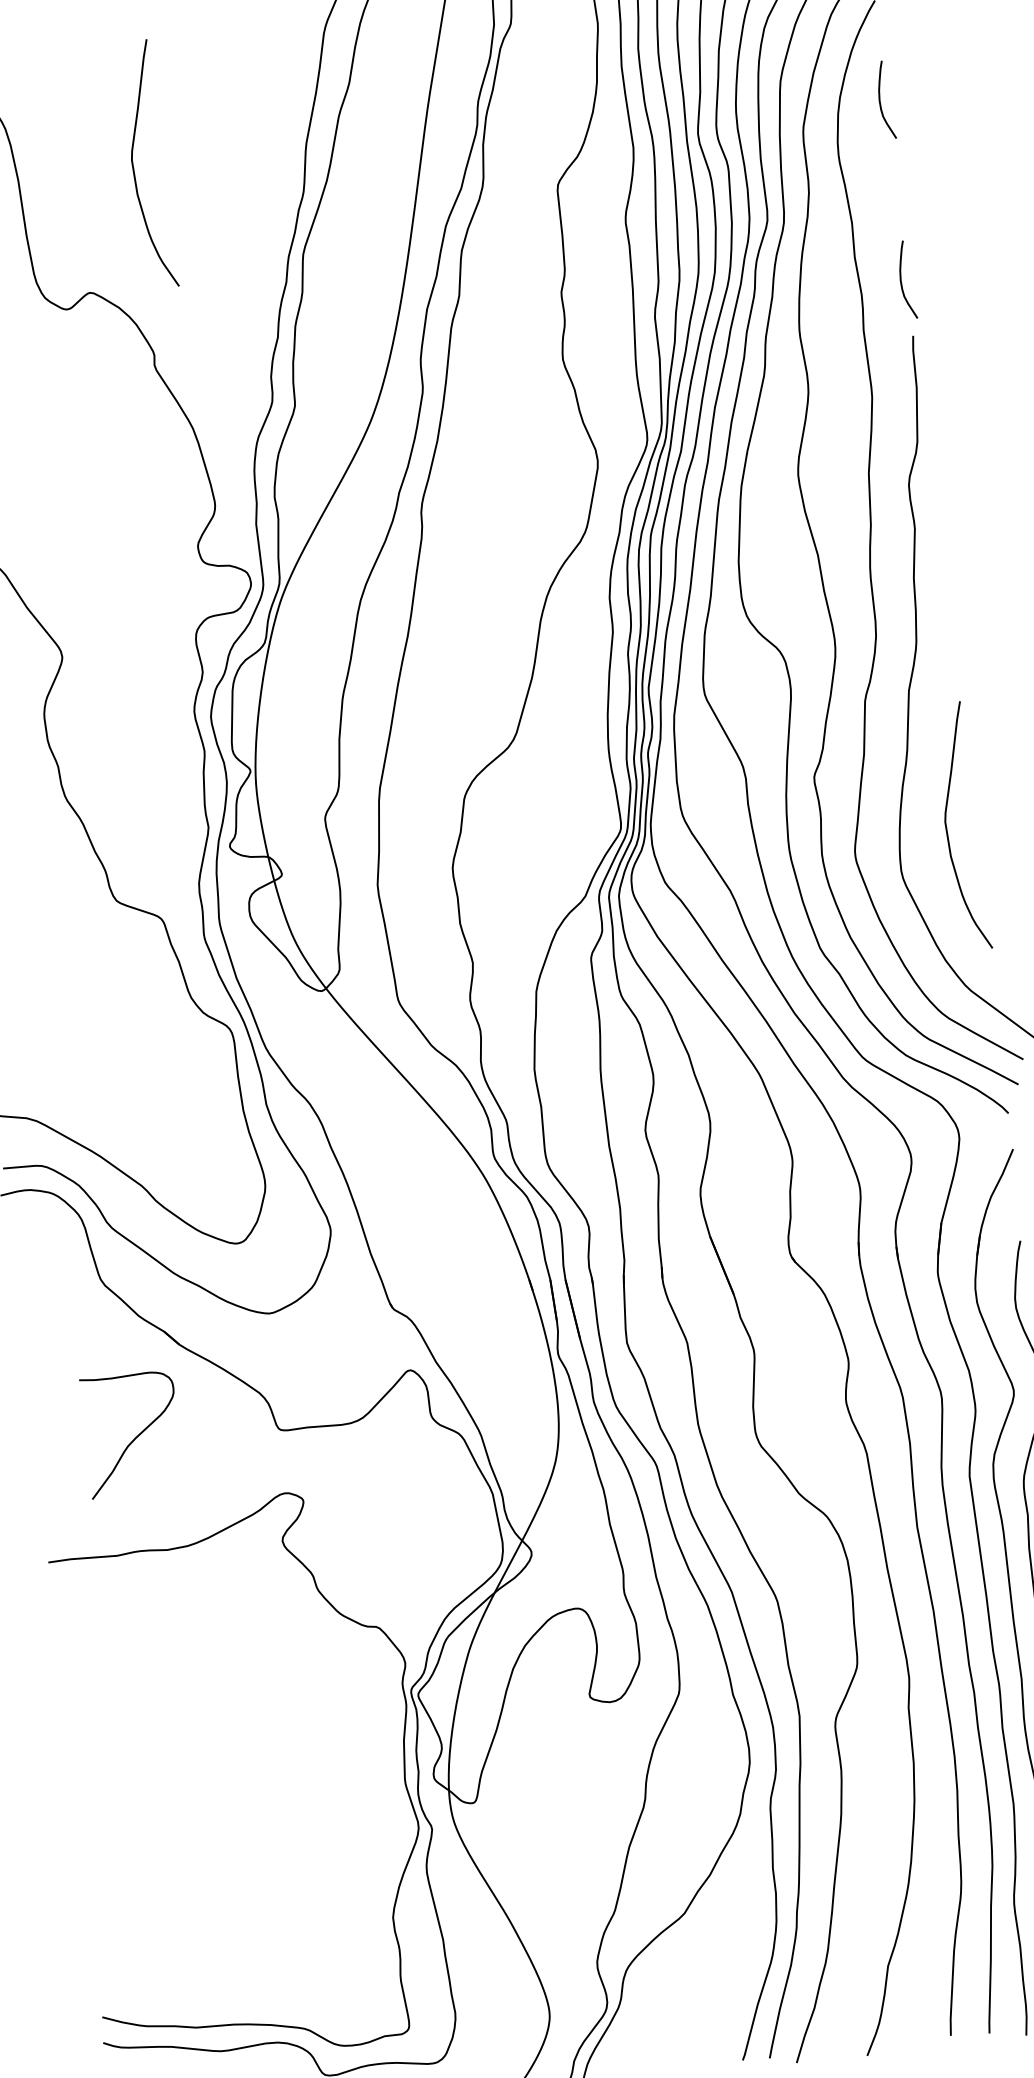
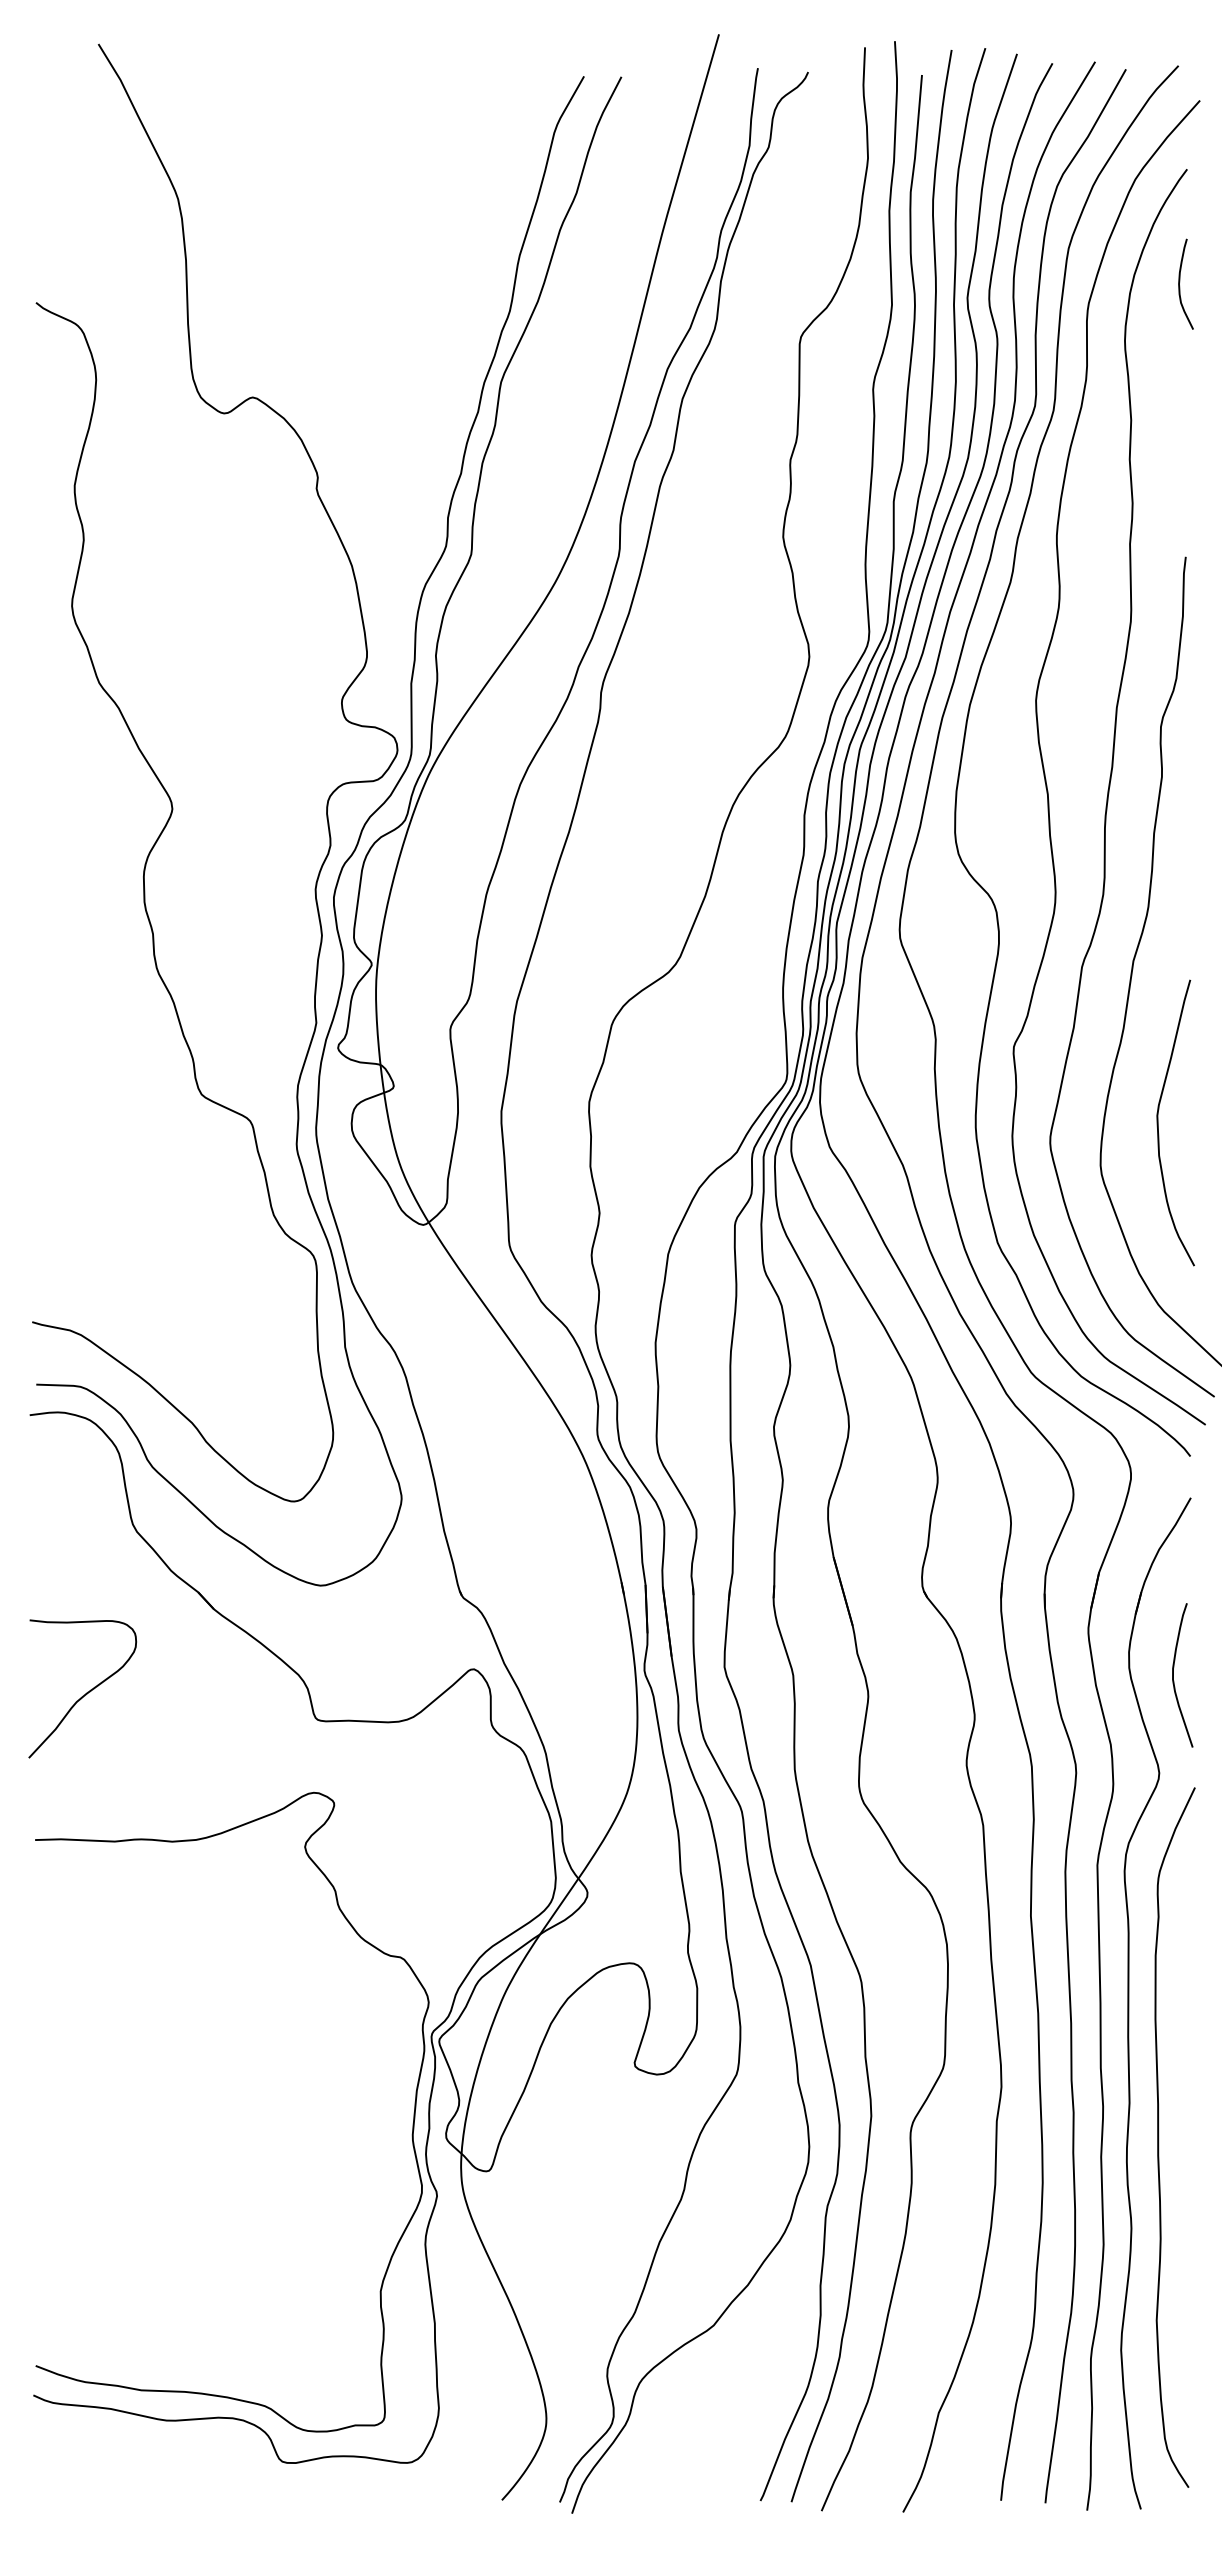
curve: (133, 165) -> (319, 258), removed
curve: (901, 279) -> (1180, 490), removed
curve: (135, 1436) -> (86, 1692), moved

